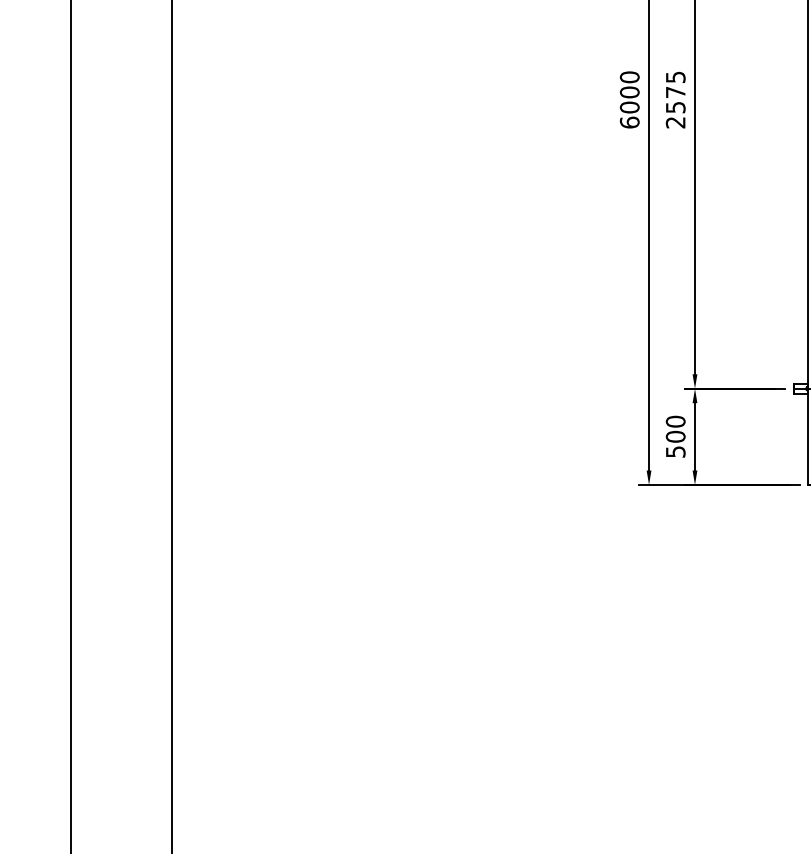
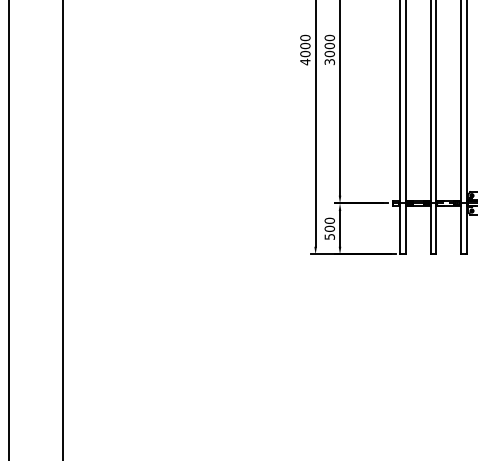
text: (675, 98) -> (329, 49), 2575 -> 3000
text: (629, 121) -> (305, 61), 6000 -> 4000

